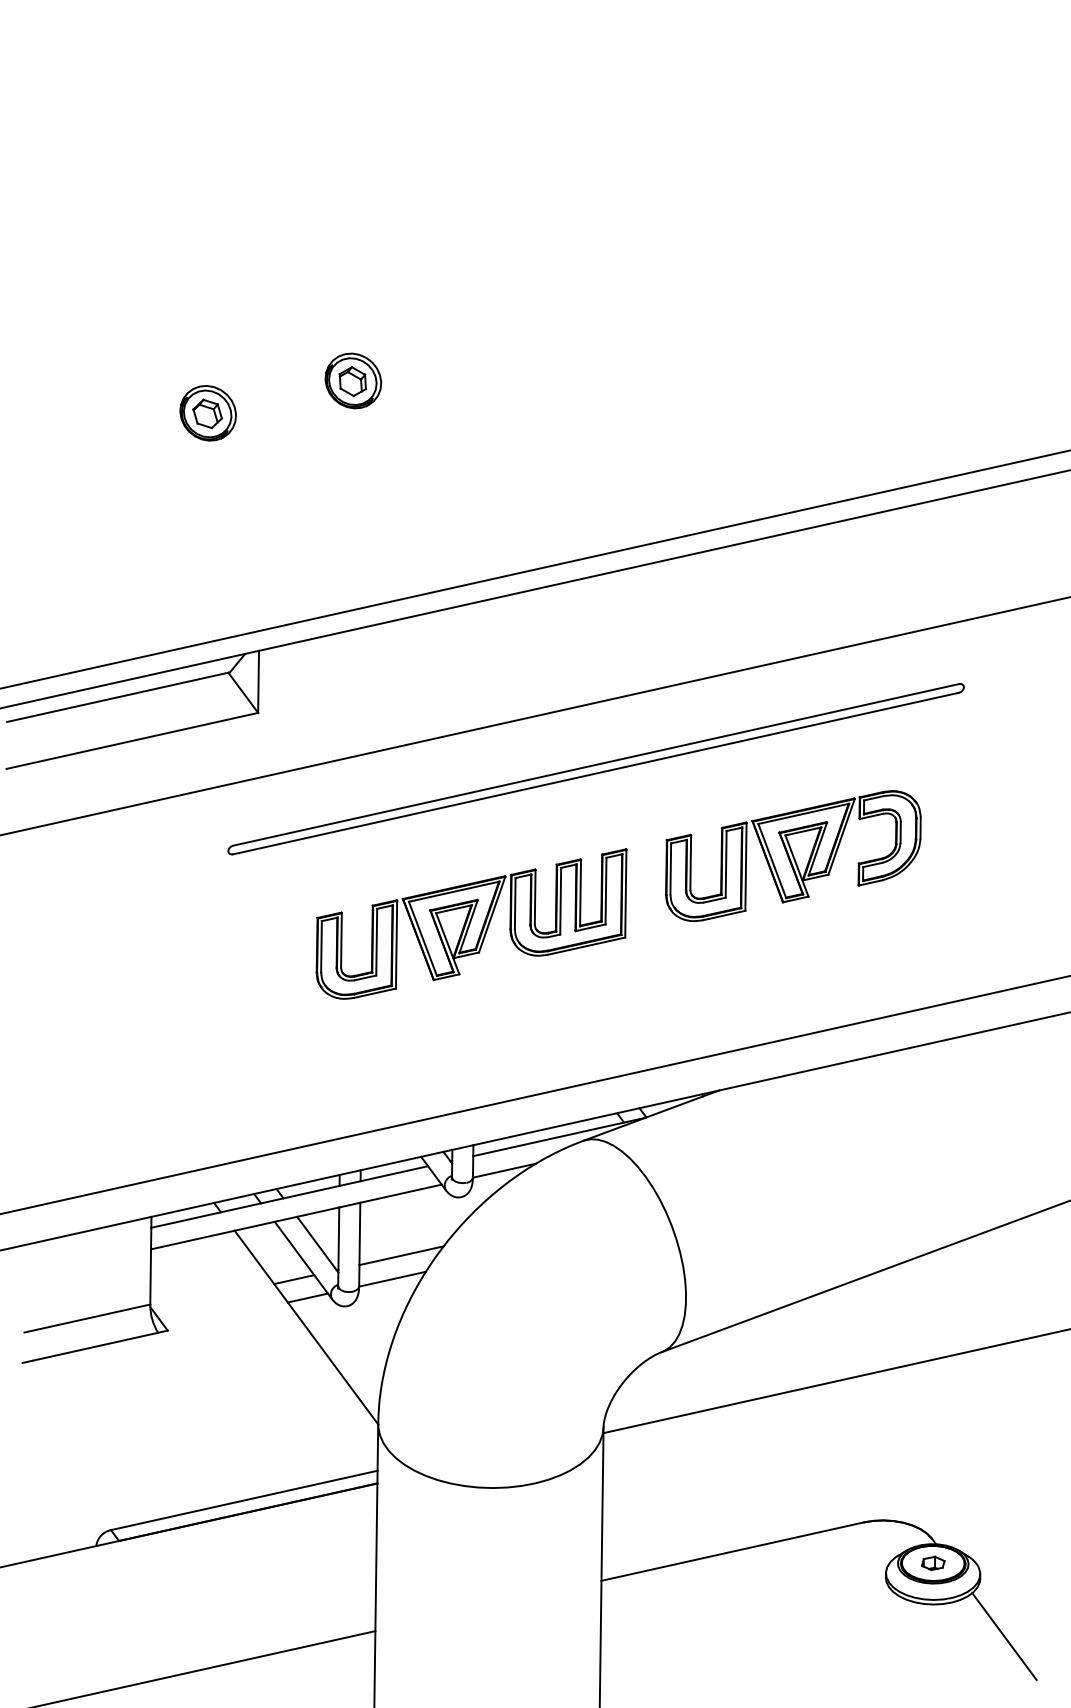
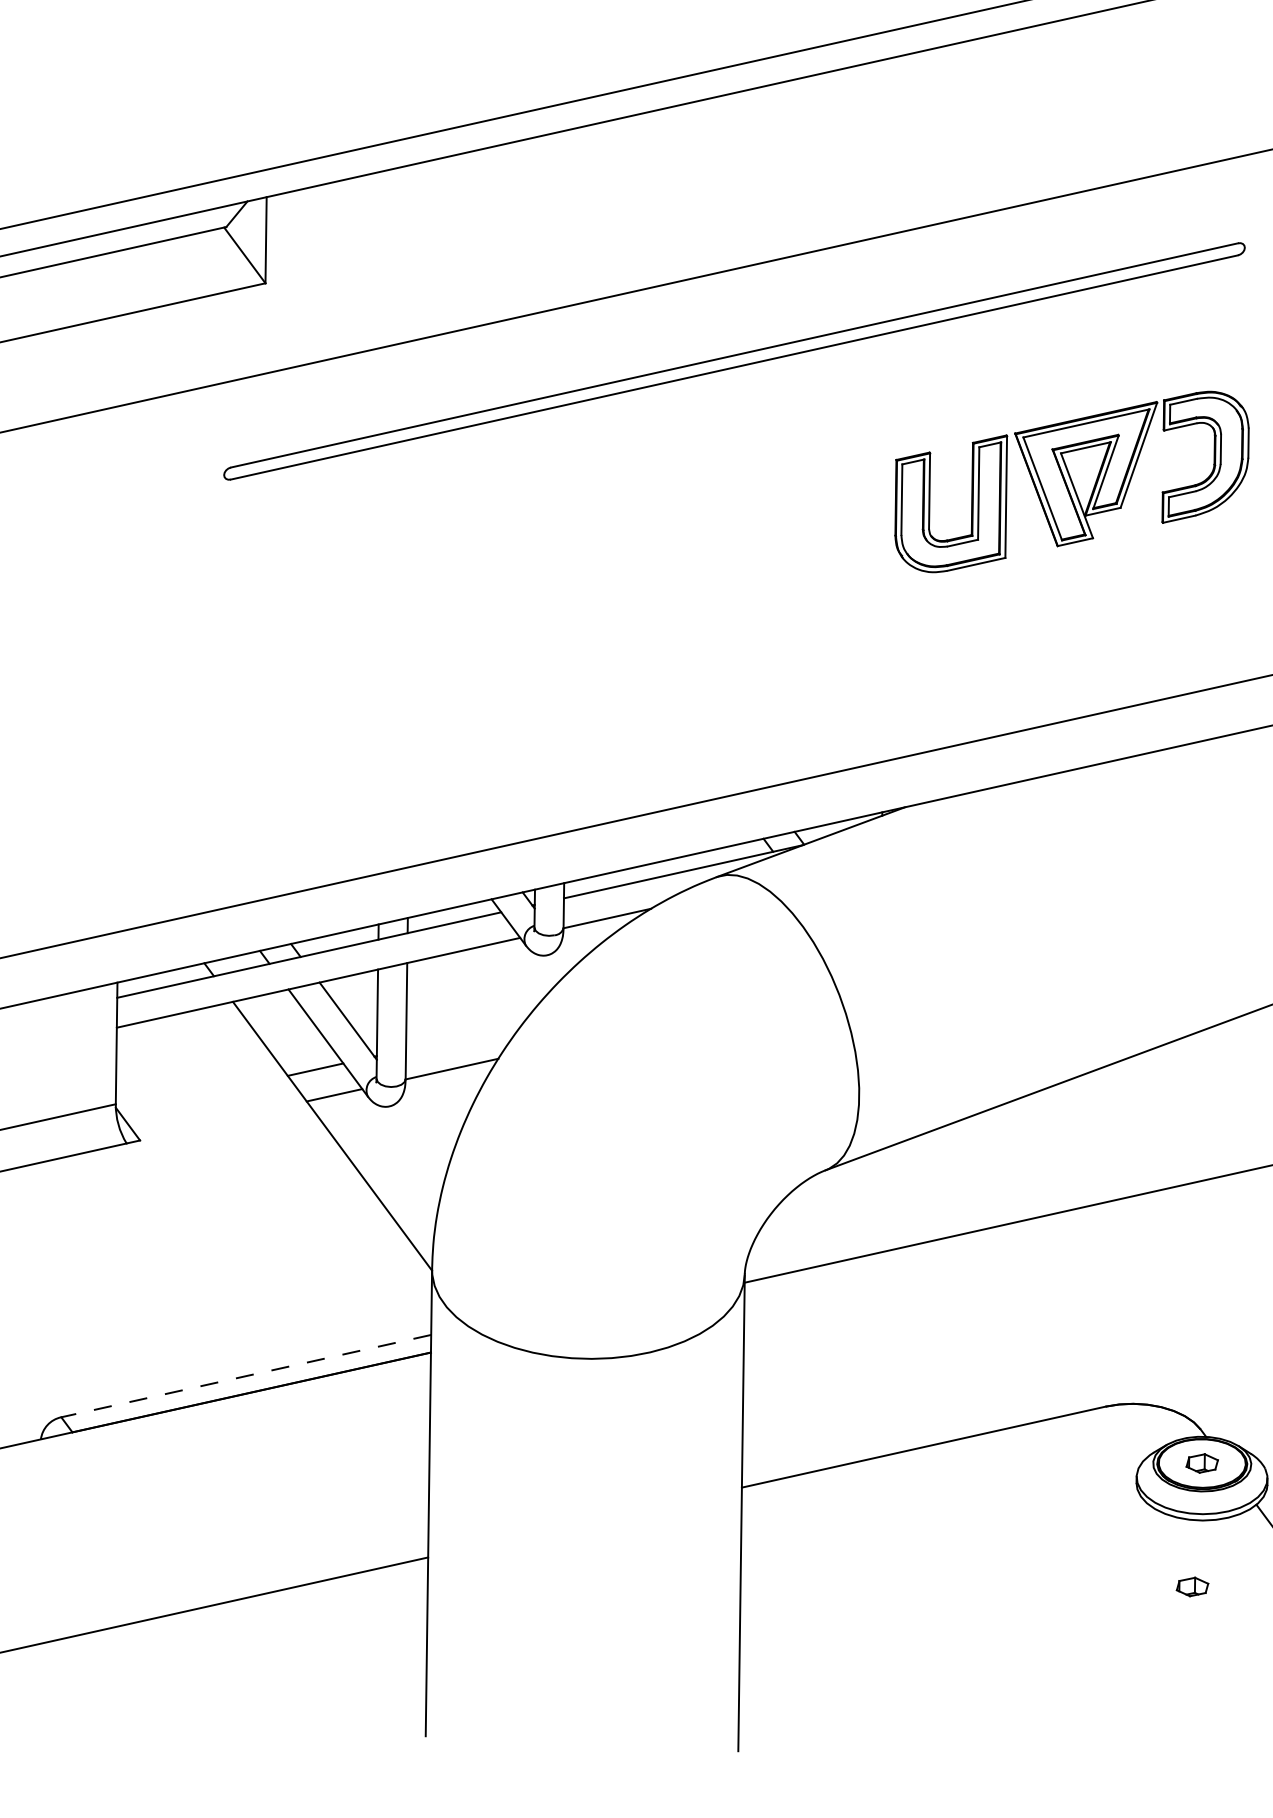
part: (793, 855) -> (1072, 481), moved
part: (471, 923) -> (561, 575), removed
line: (401, 1255) -> (464, 1036), removed
line: (244, 1500) -> (246, 1376), solid -> dashed
part: (925, 1652) -> (1191, 1587), added

